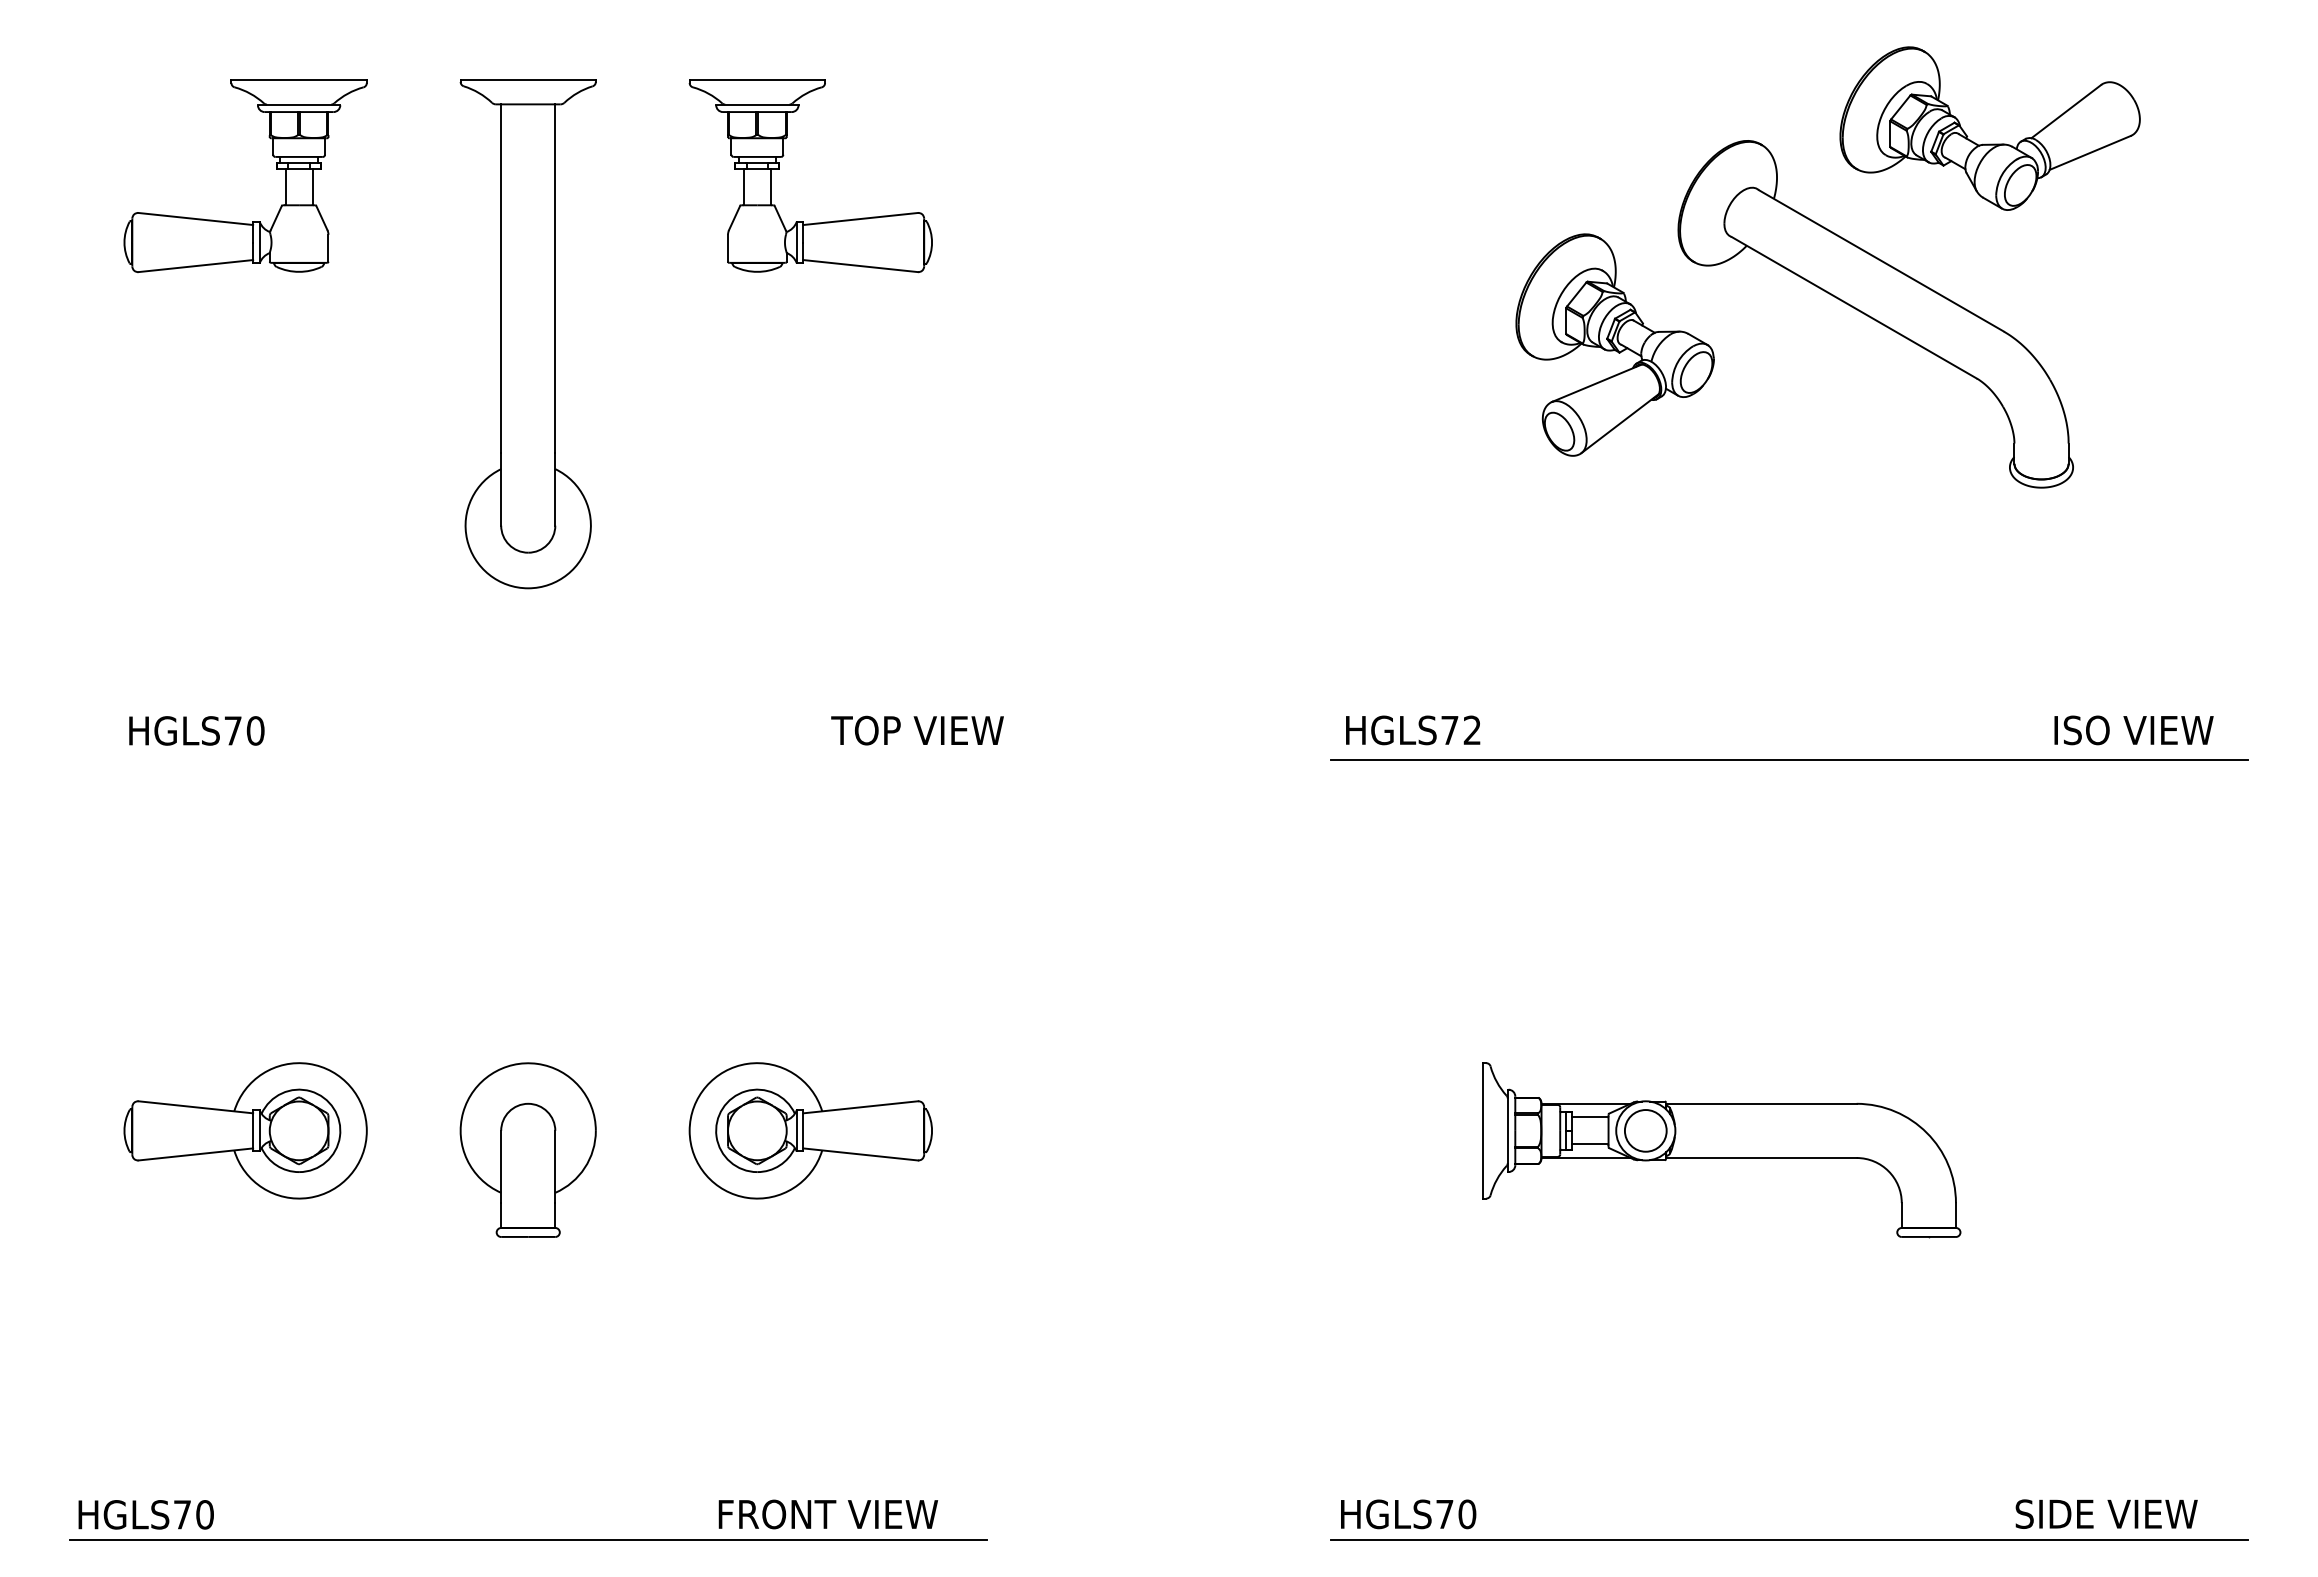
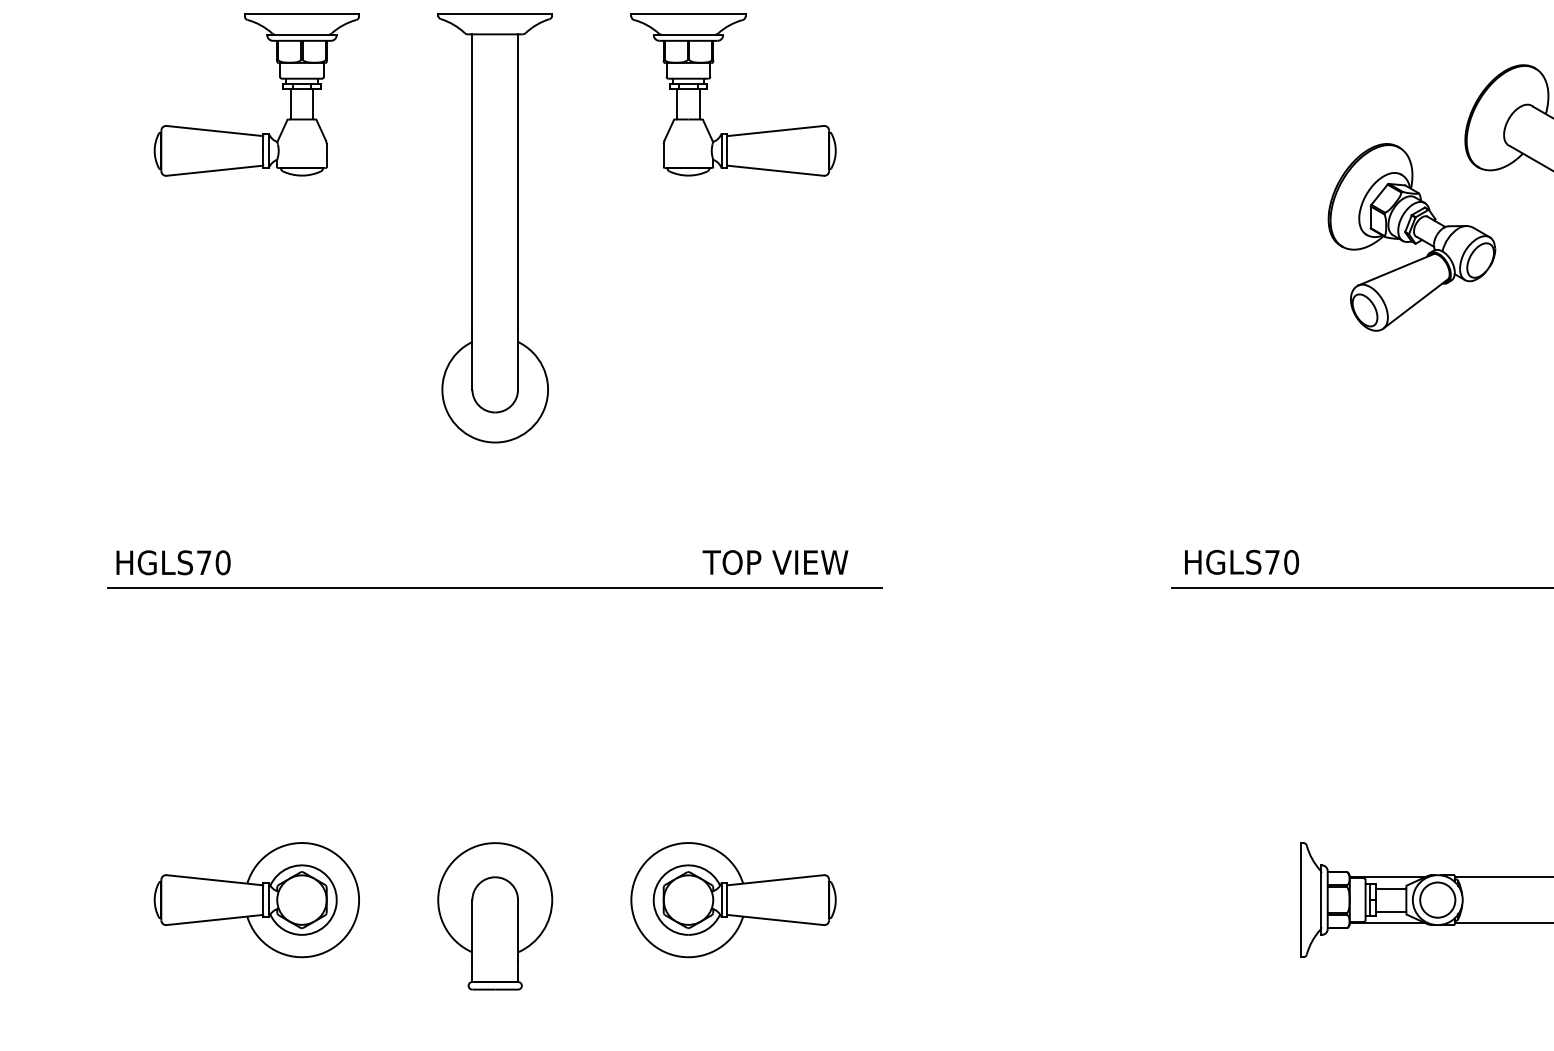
text: (196, 730) -> (173, 562), moved
text: (917, 730) -> (775, 562), moved
text: (1472, 730) -> (1291, 562), HGLS72 -> HGLS70
line: (527, 760) -> (494, 587), added

